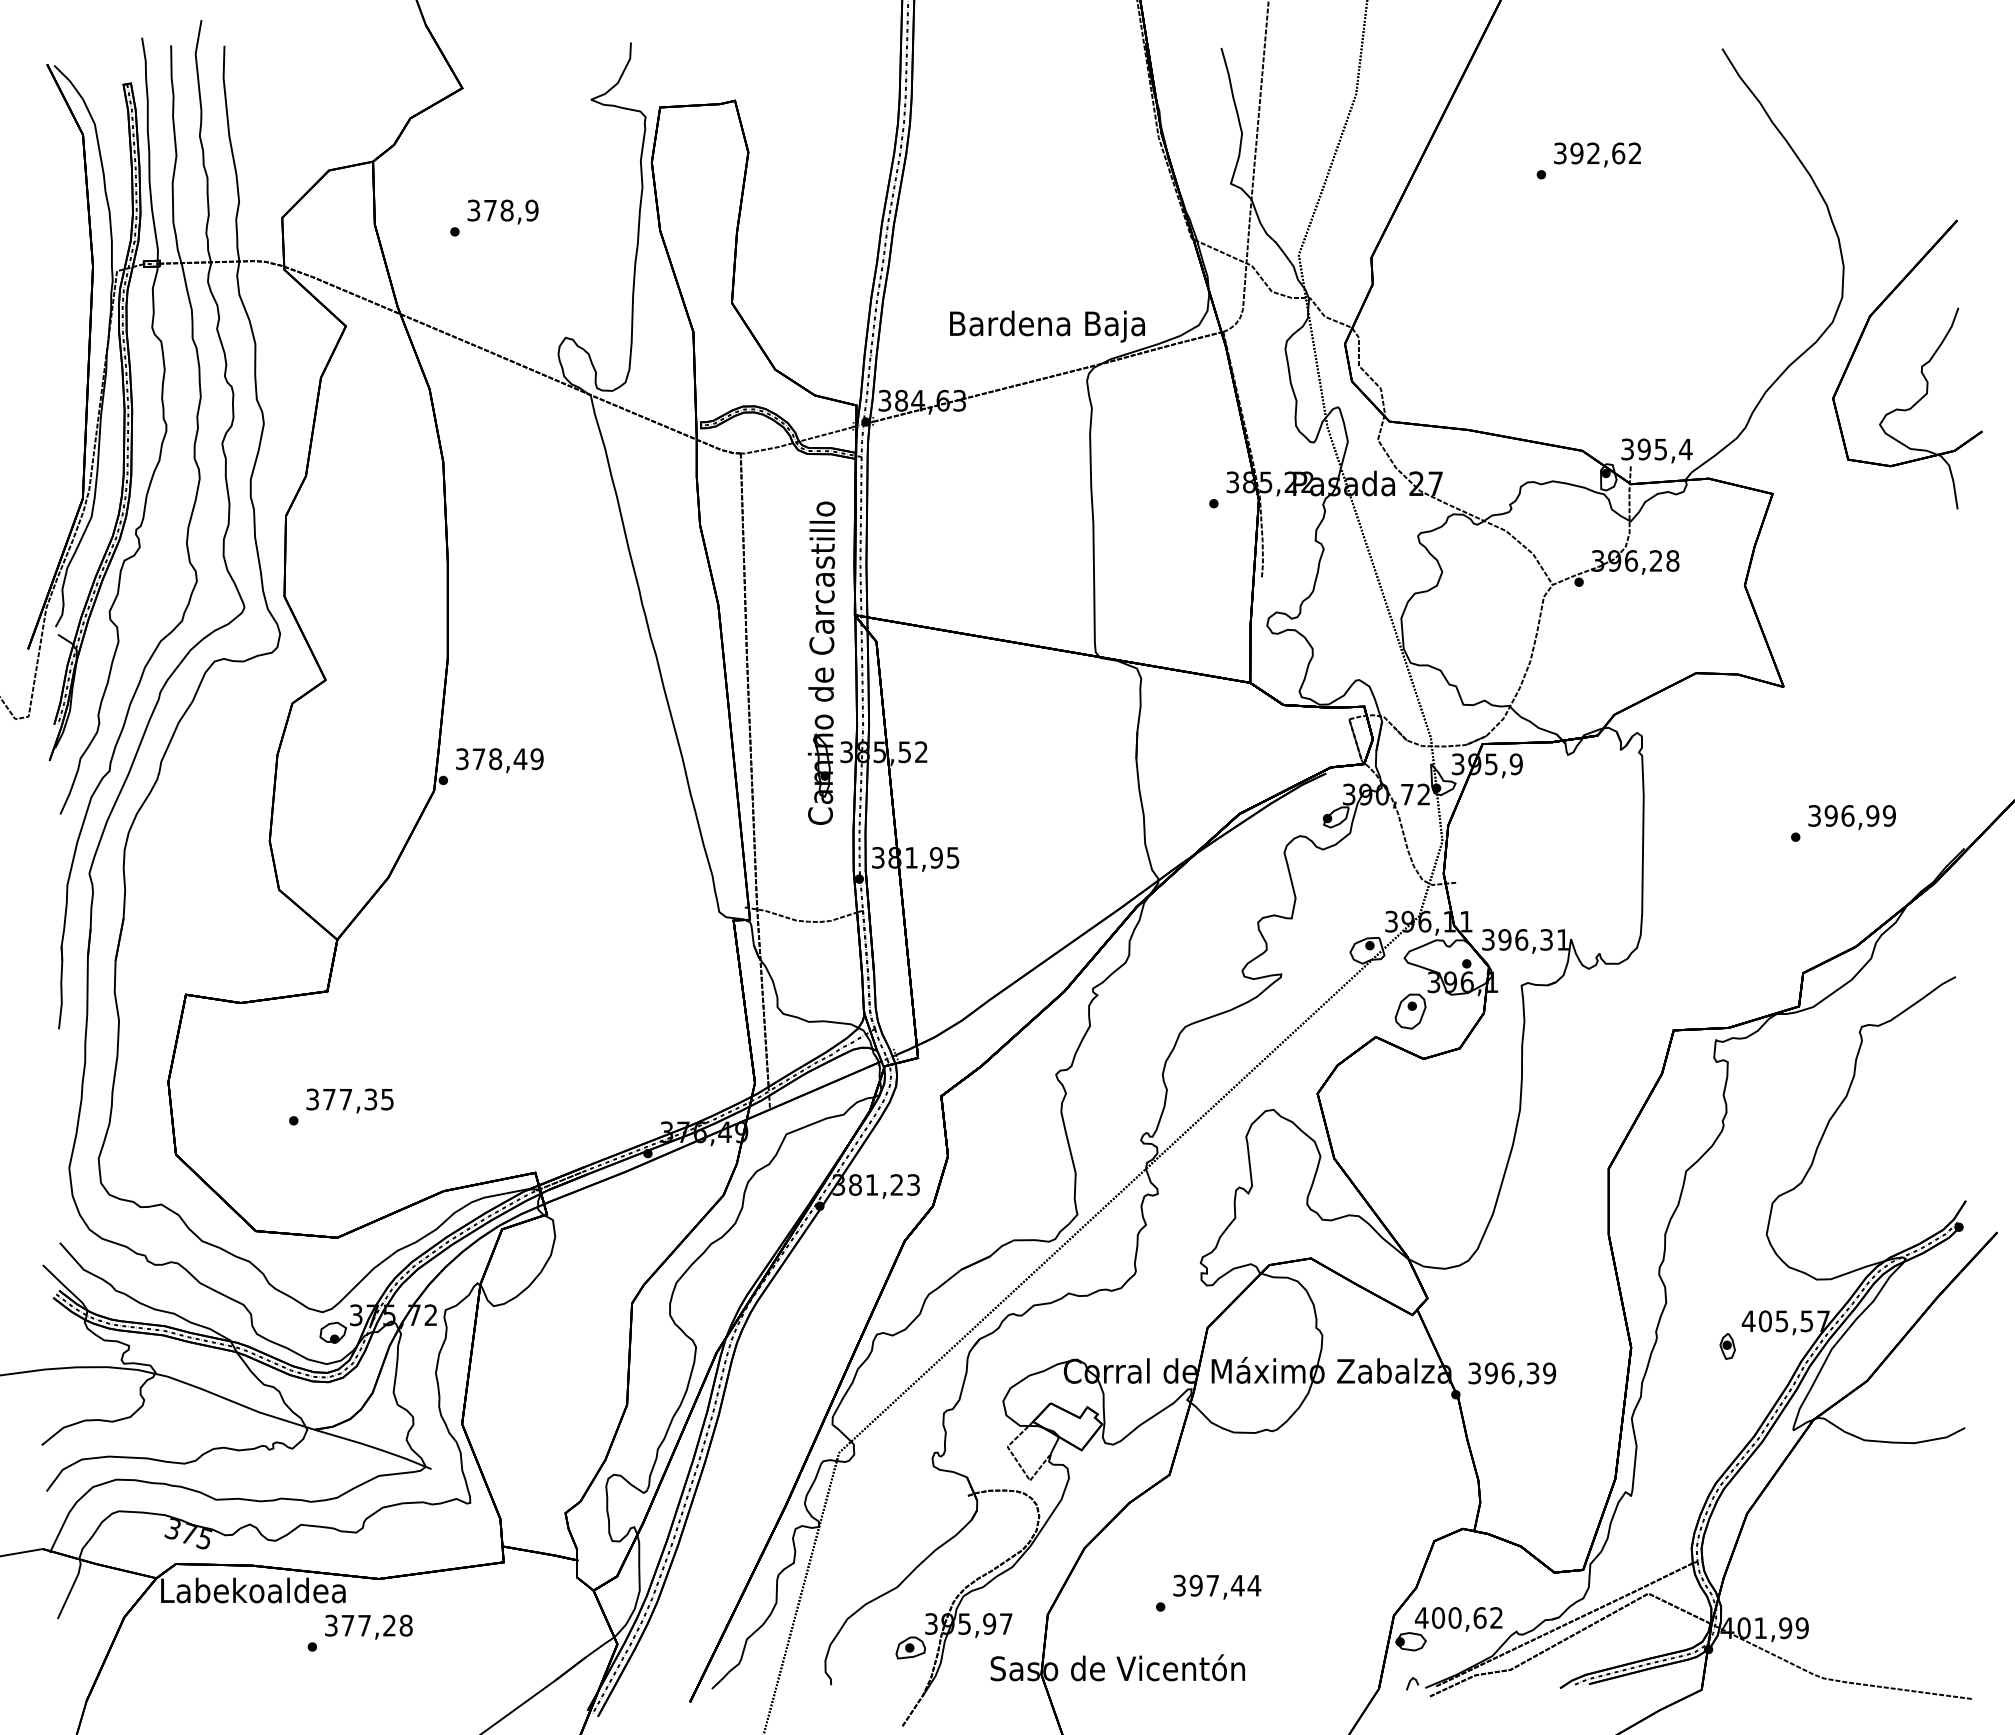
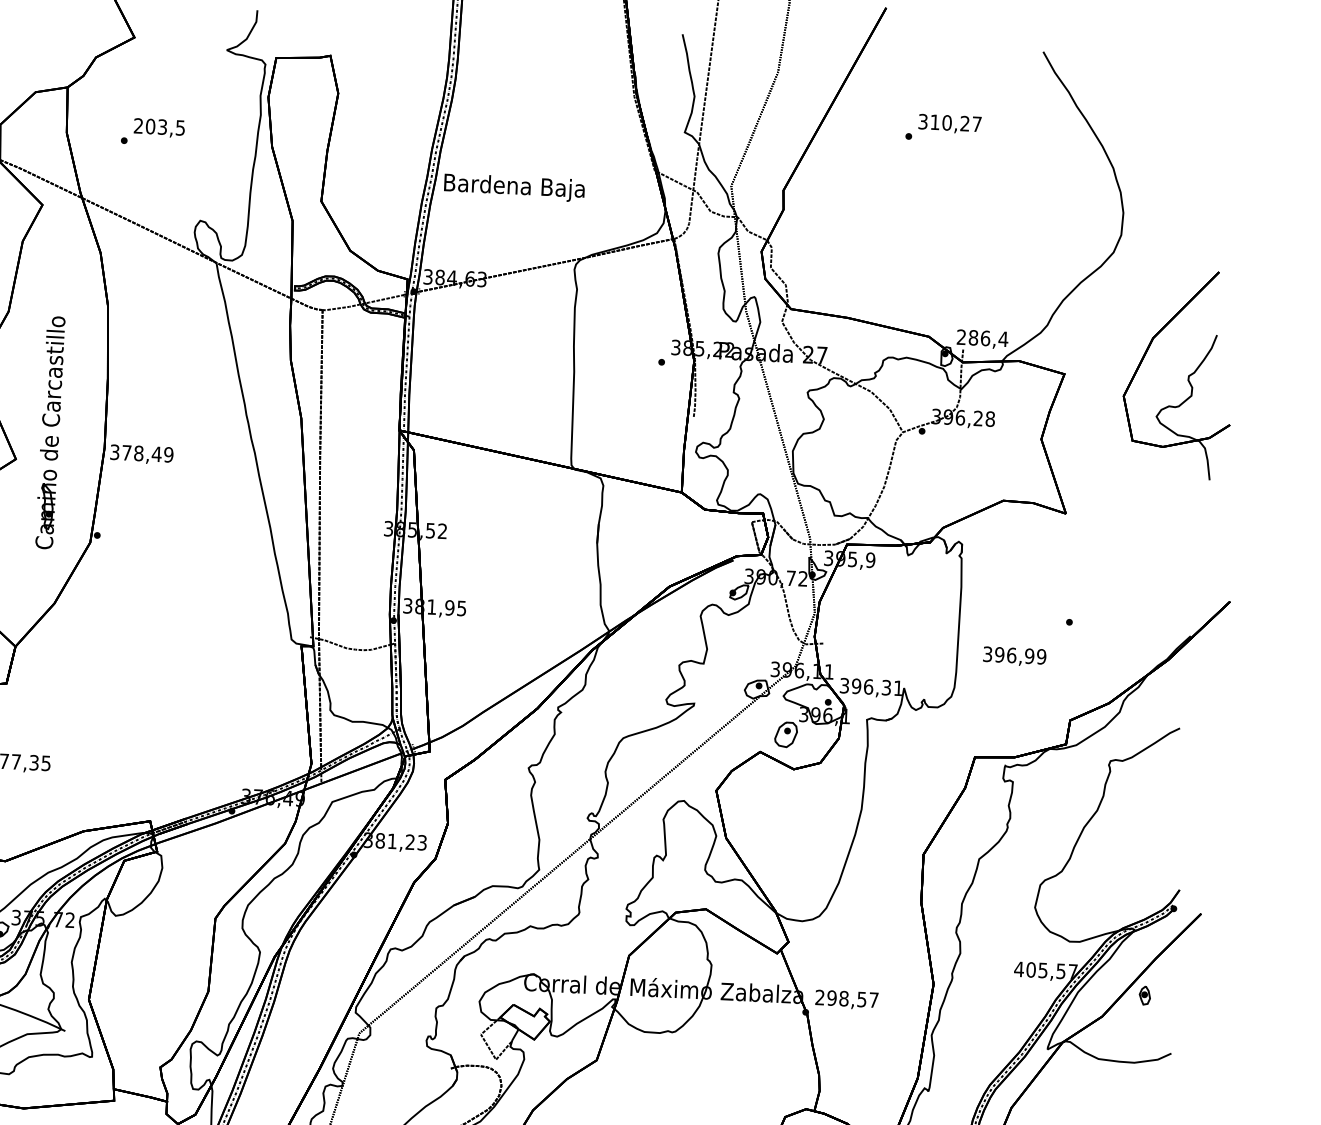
text: (1605, 153) -> (955, 123), 392,62 -> 310,27
text: (502, 210) -> (159, 126), 378,9 -> 203,5
text: (1047, 326) -> (514, 187), moved
part: (1921, 365) -> (1188, 375), moved
text: (1644, 449) -> (973, 337), 395,4 -> 286,4
part: (821, 662) -> (50, 432), moved
text: (499, 760) -> (141, 454), moved
text: (1851, 817) -> (1014, 656), moved
part: (1727, 1346) -> (1144, 995), moved
text: (1512, 1373) -> (847, 998), 396,39 -> 298,57

